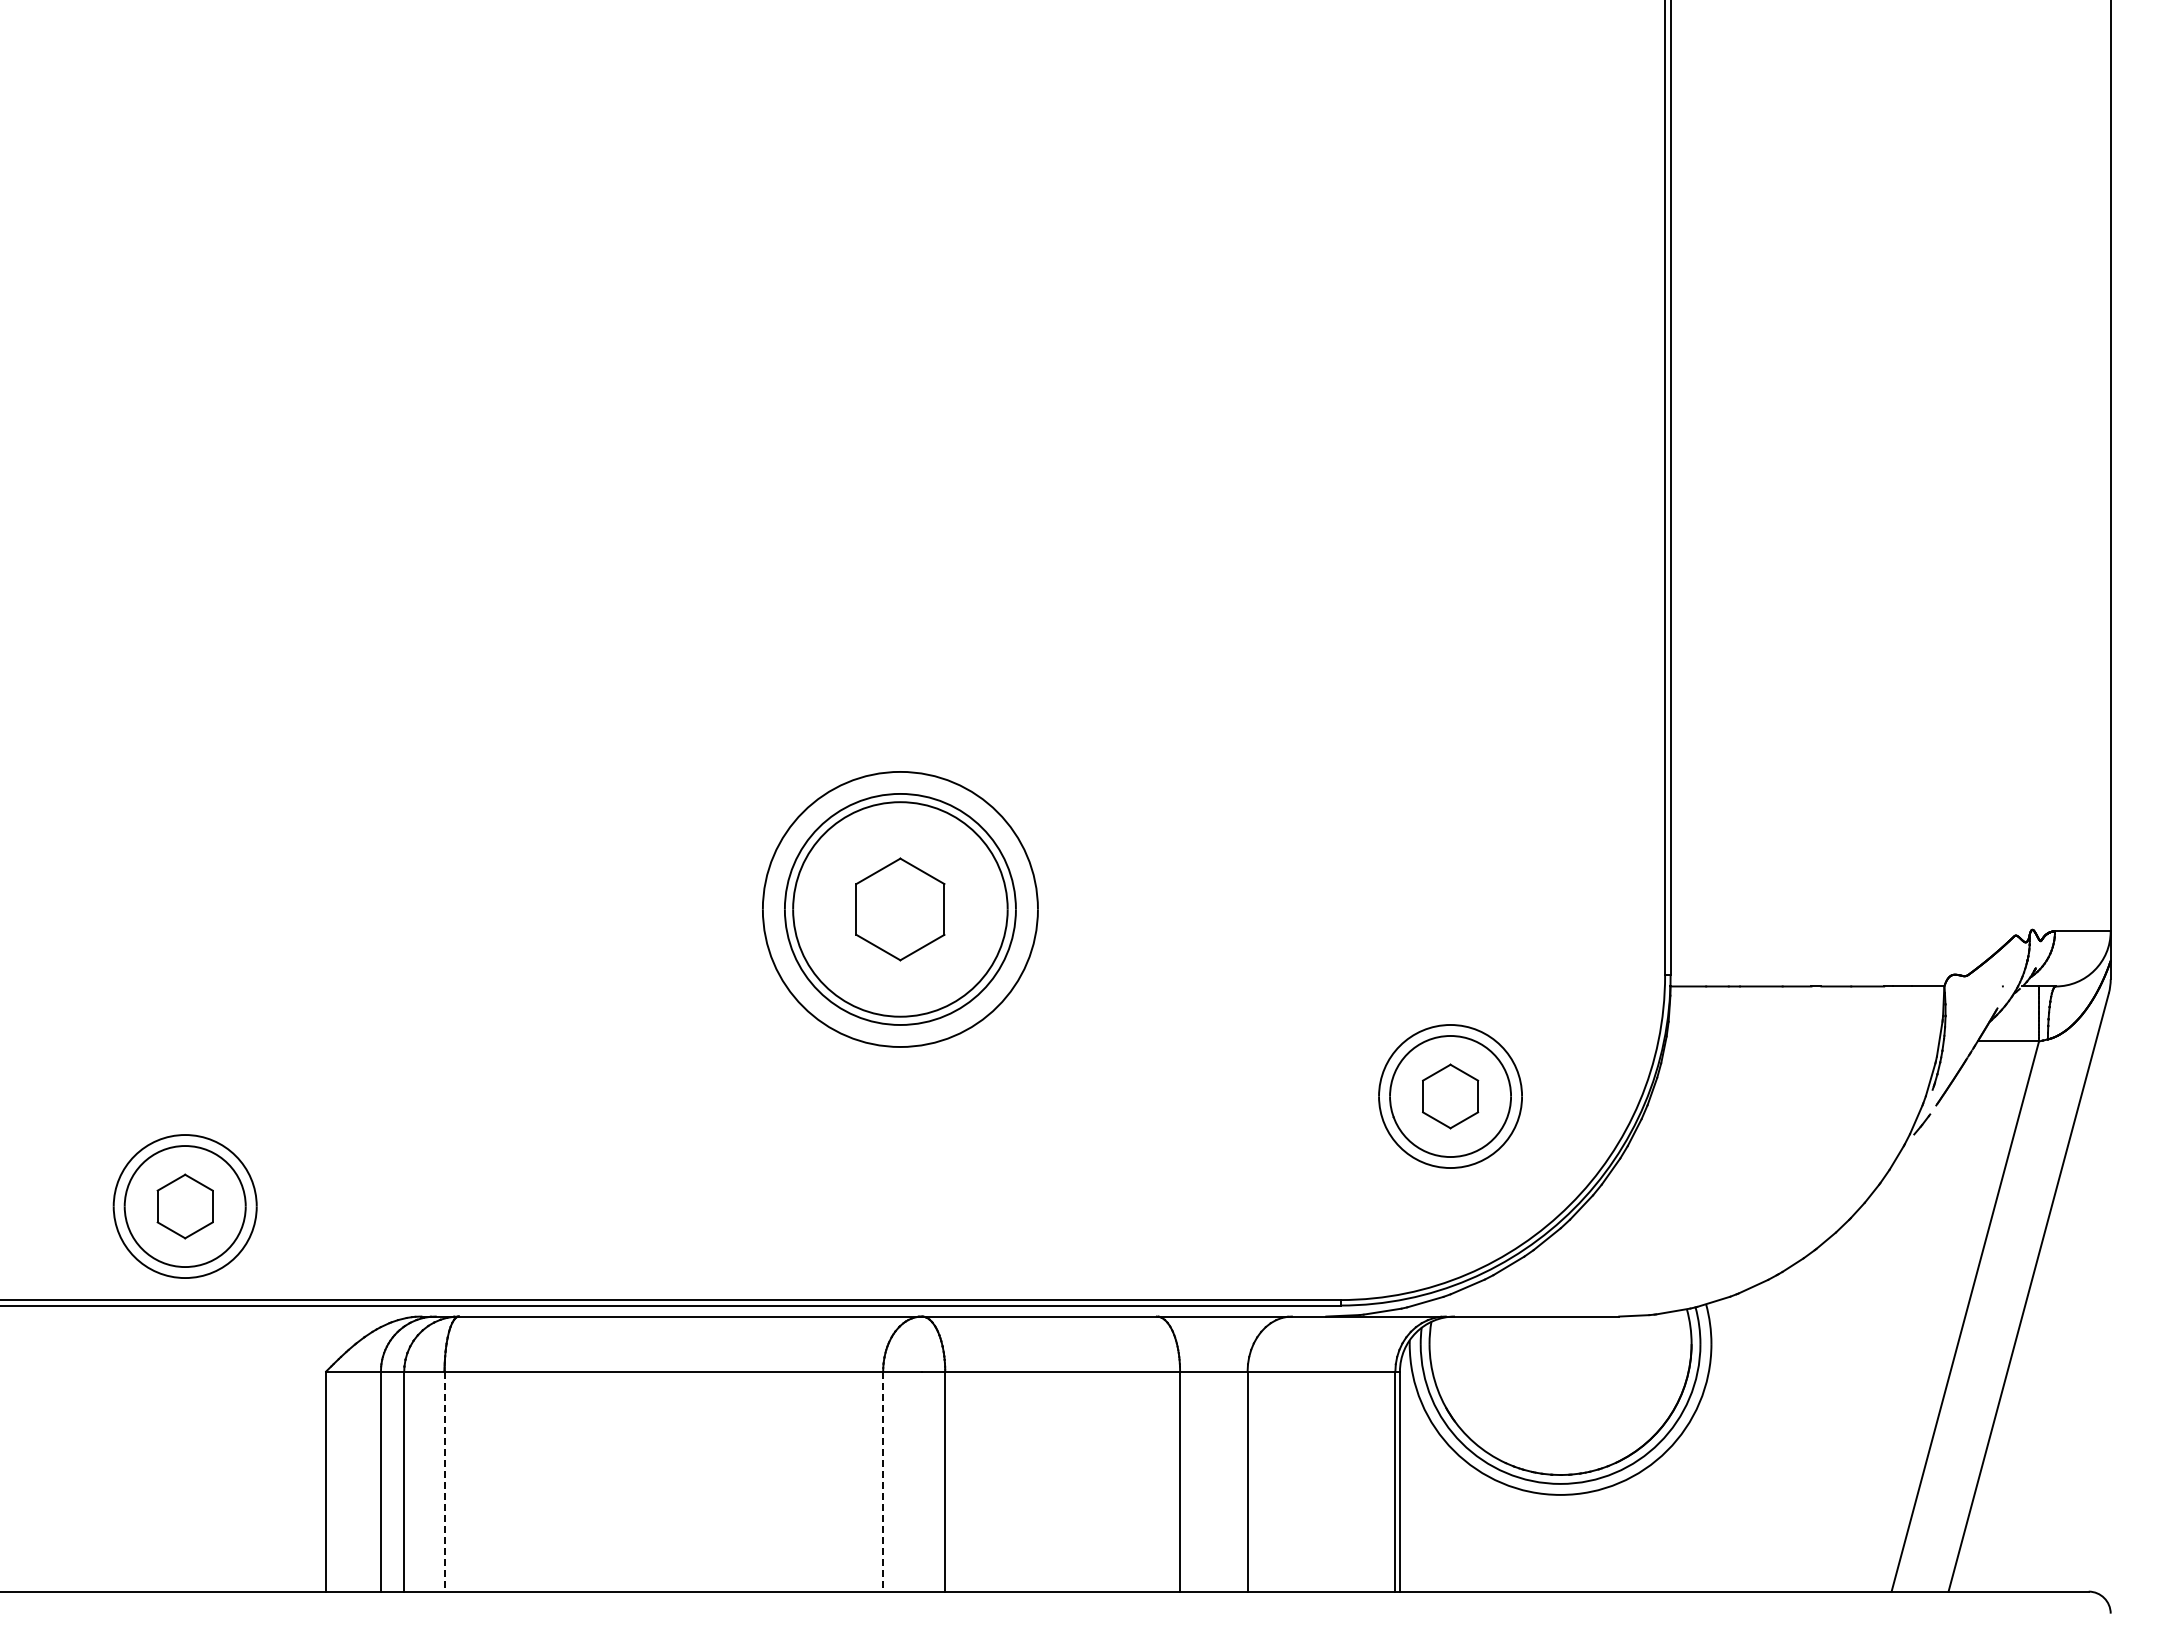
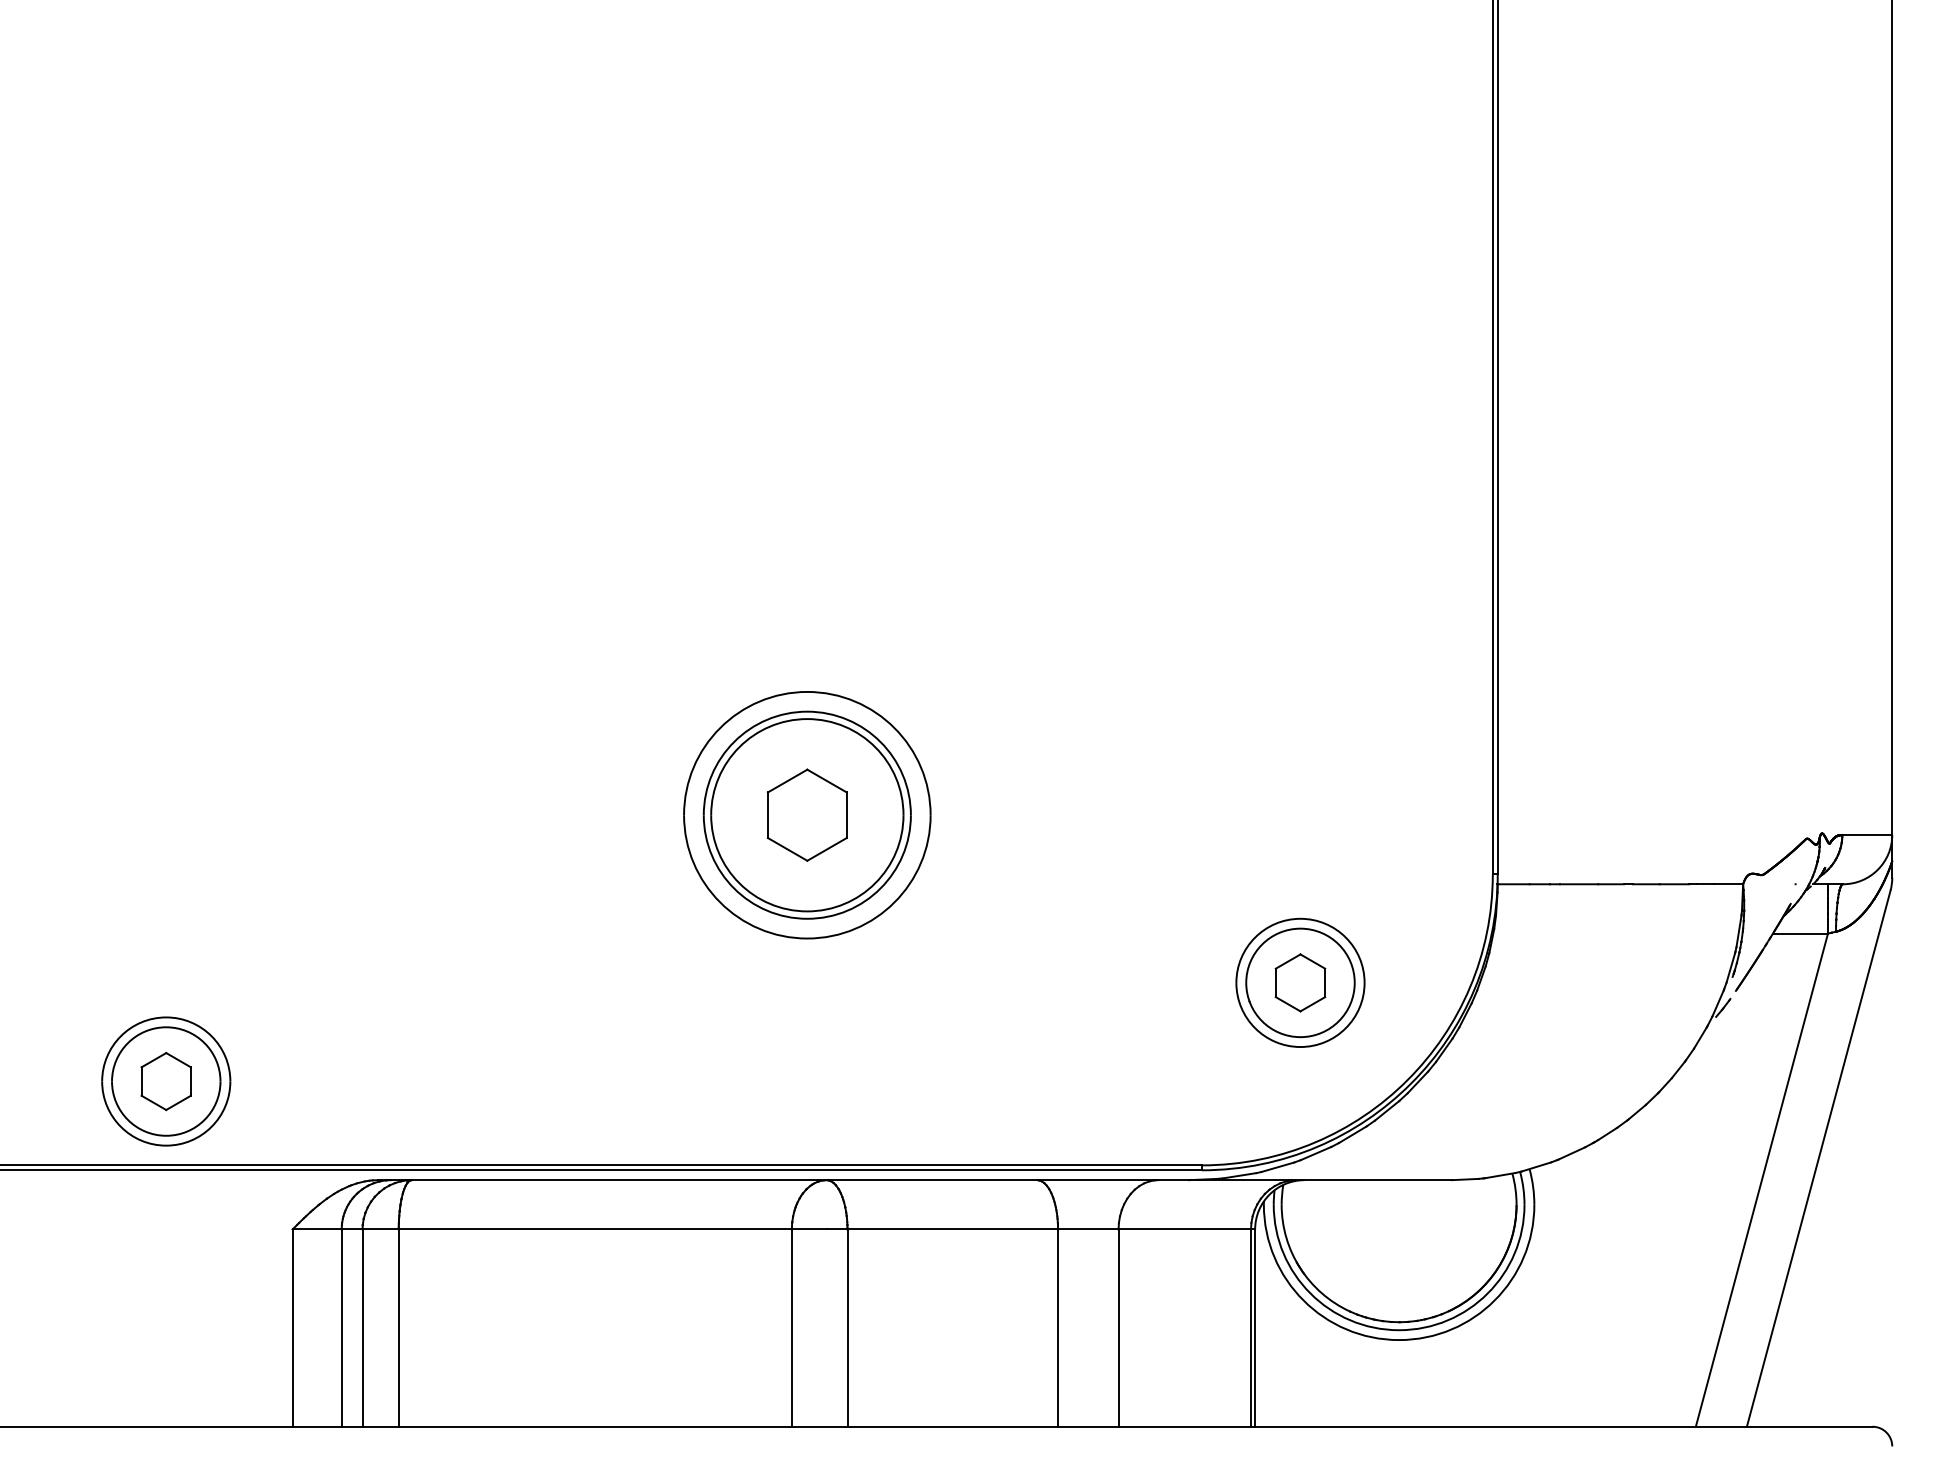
line: (444, 1482) -> (398, 1328), dashed -> solid
line: (883, 1482) -> (792, 1328), dashed -> solid

